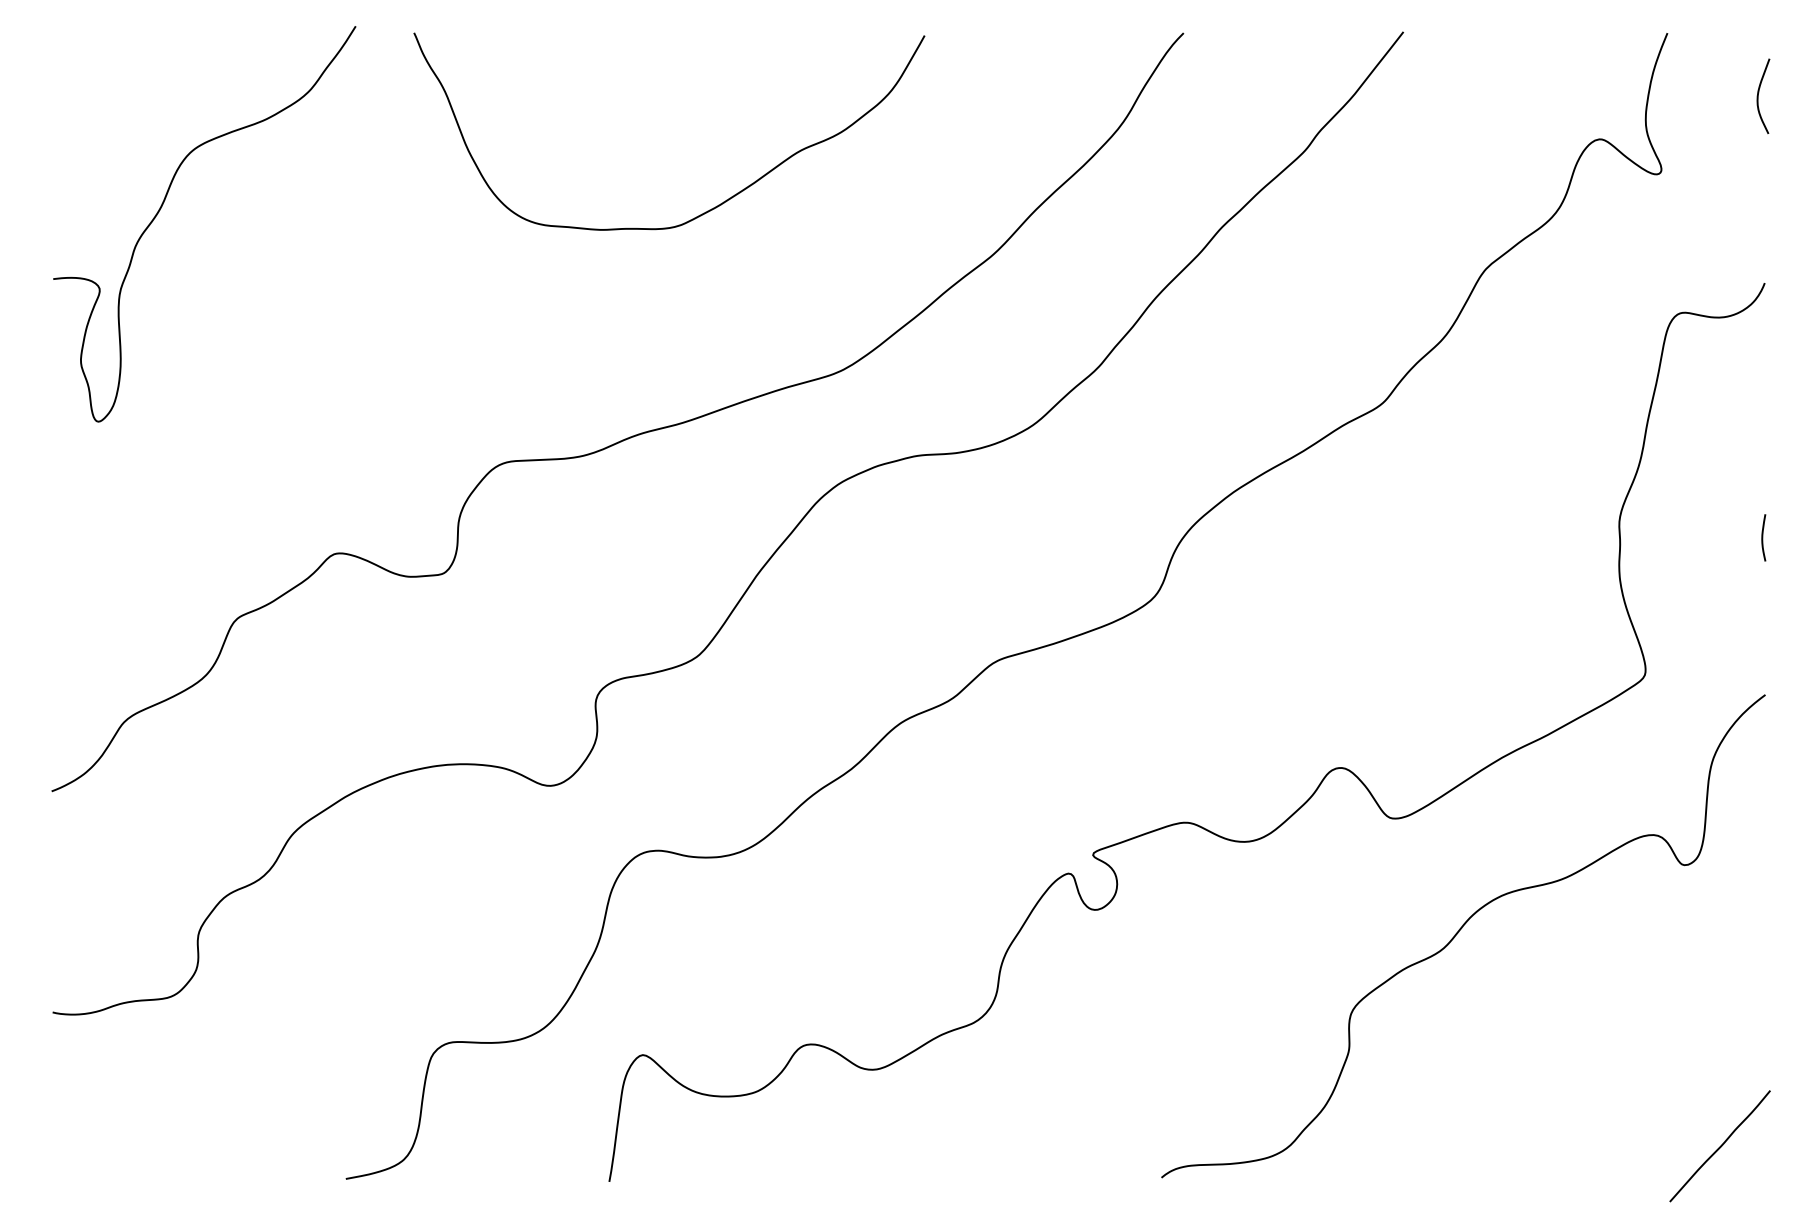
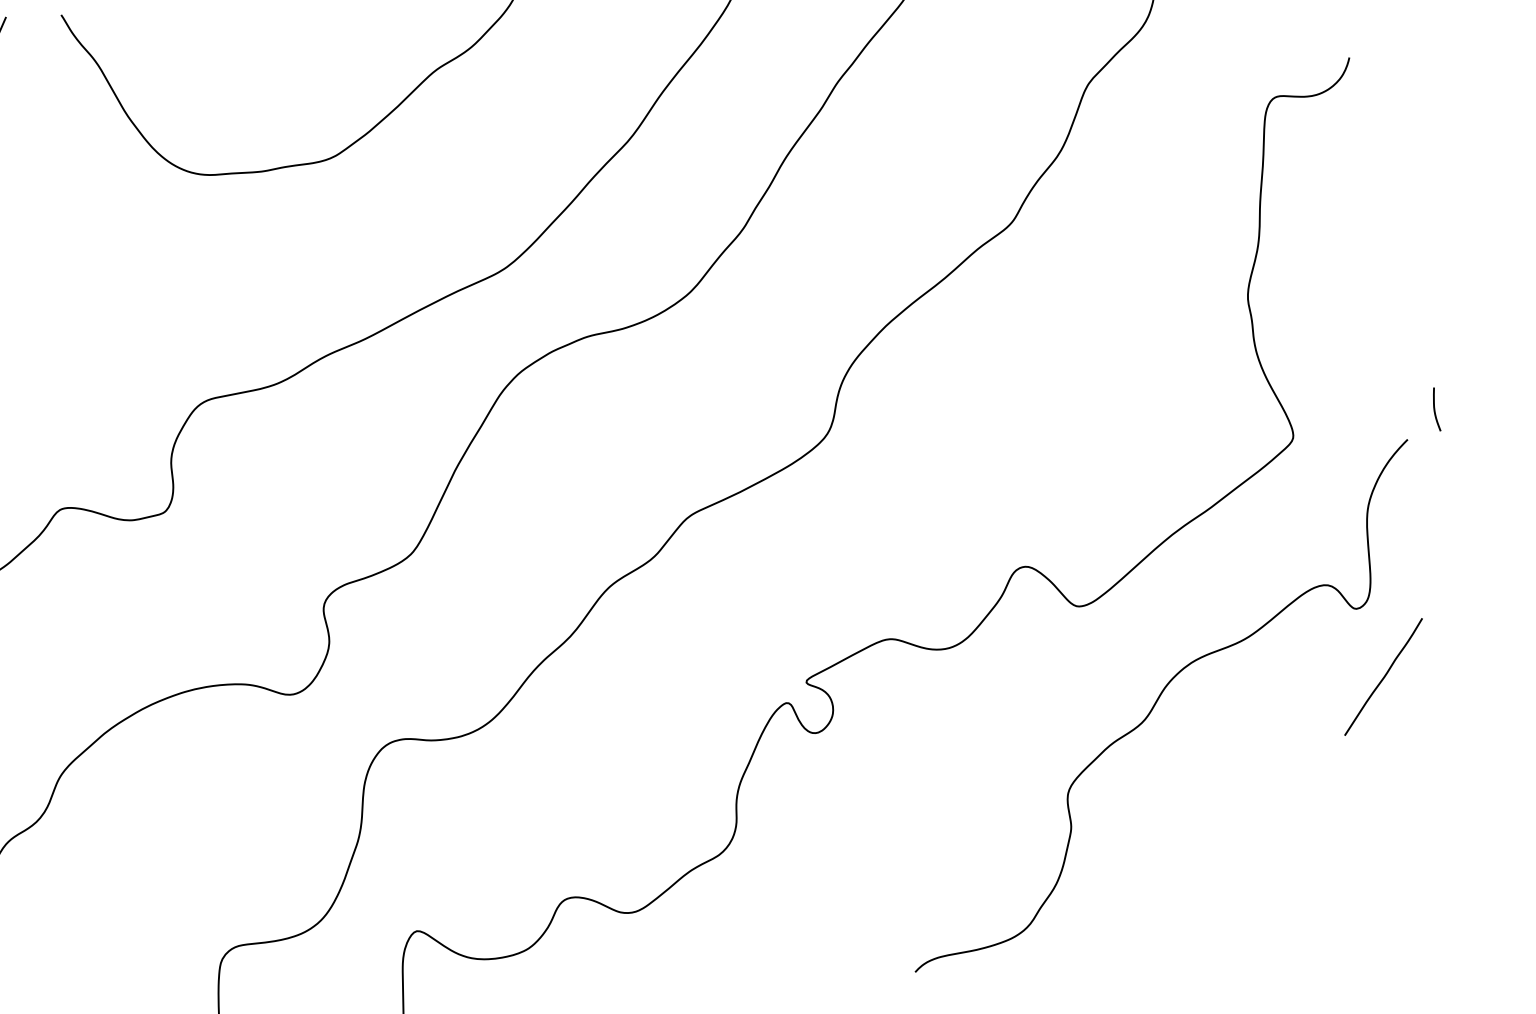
curve: (1763, 537) -> (1435, 409), moved
curve: (1719, 1146) -> (1383, 677), moved

